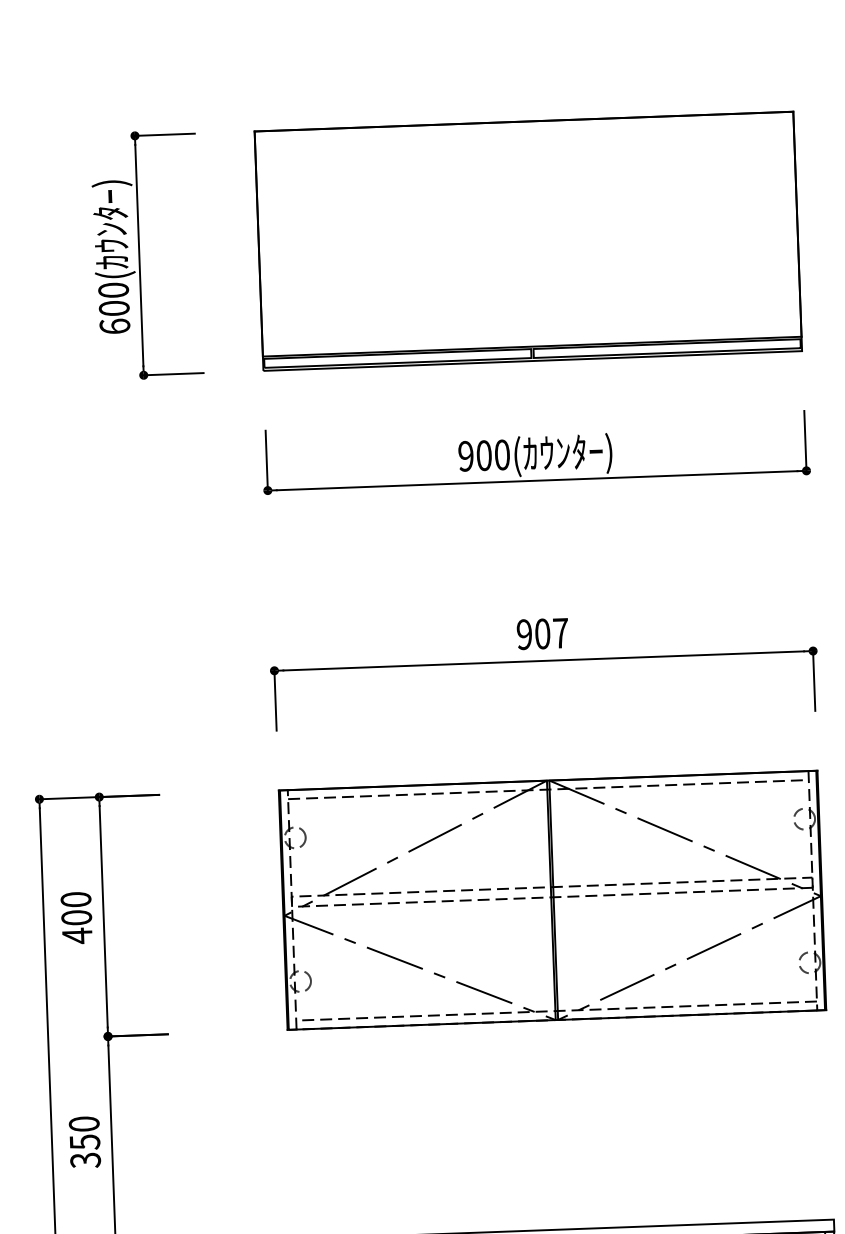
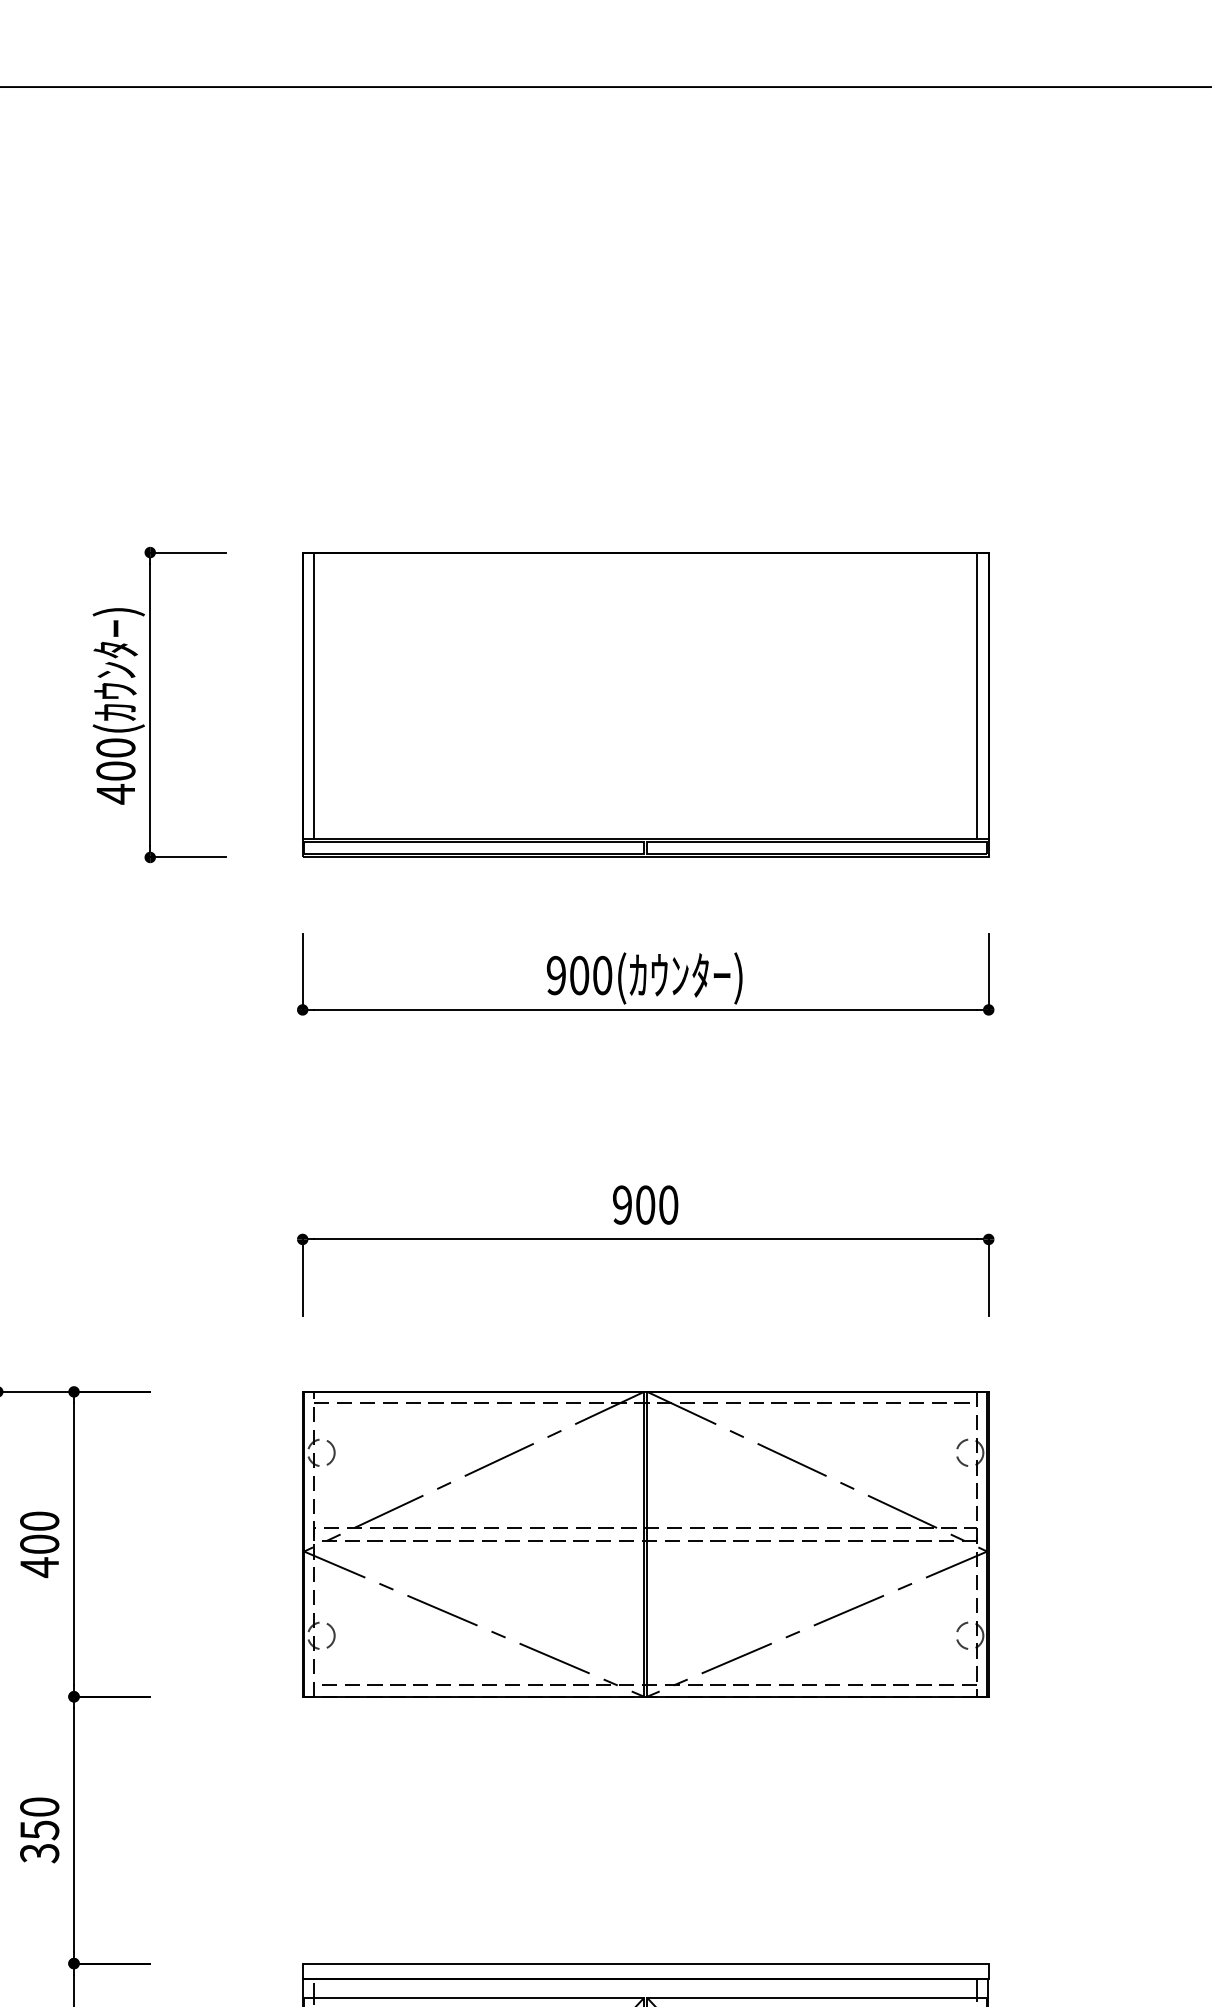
line: (788, 224) -> (977, 695), added
line: (268, 243) -> (314, 695), added
text: (114, 326) -> (115, 793), 600( -> 400(
text: (560, 632) -> (668, 1204), 907 -> 900

